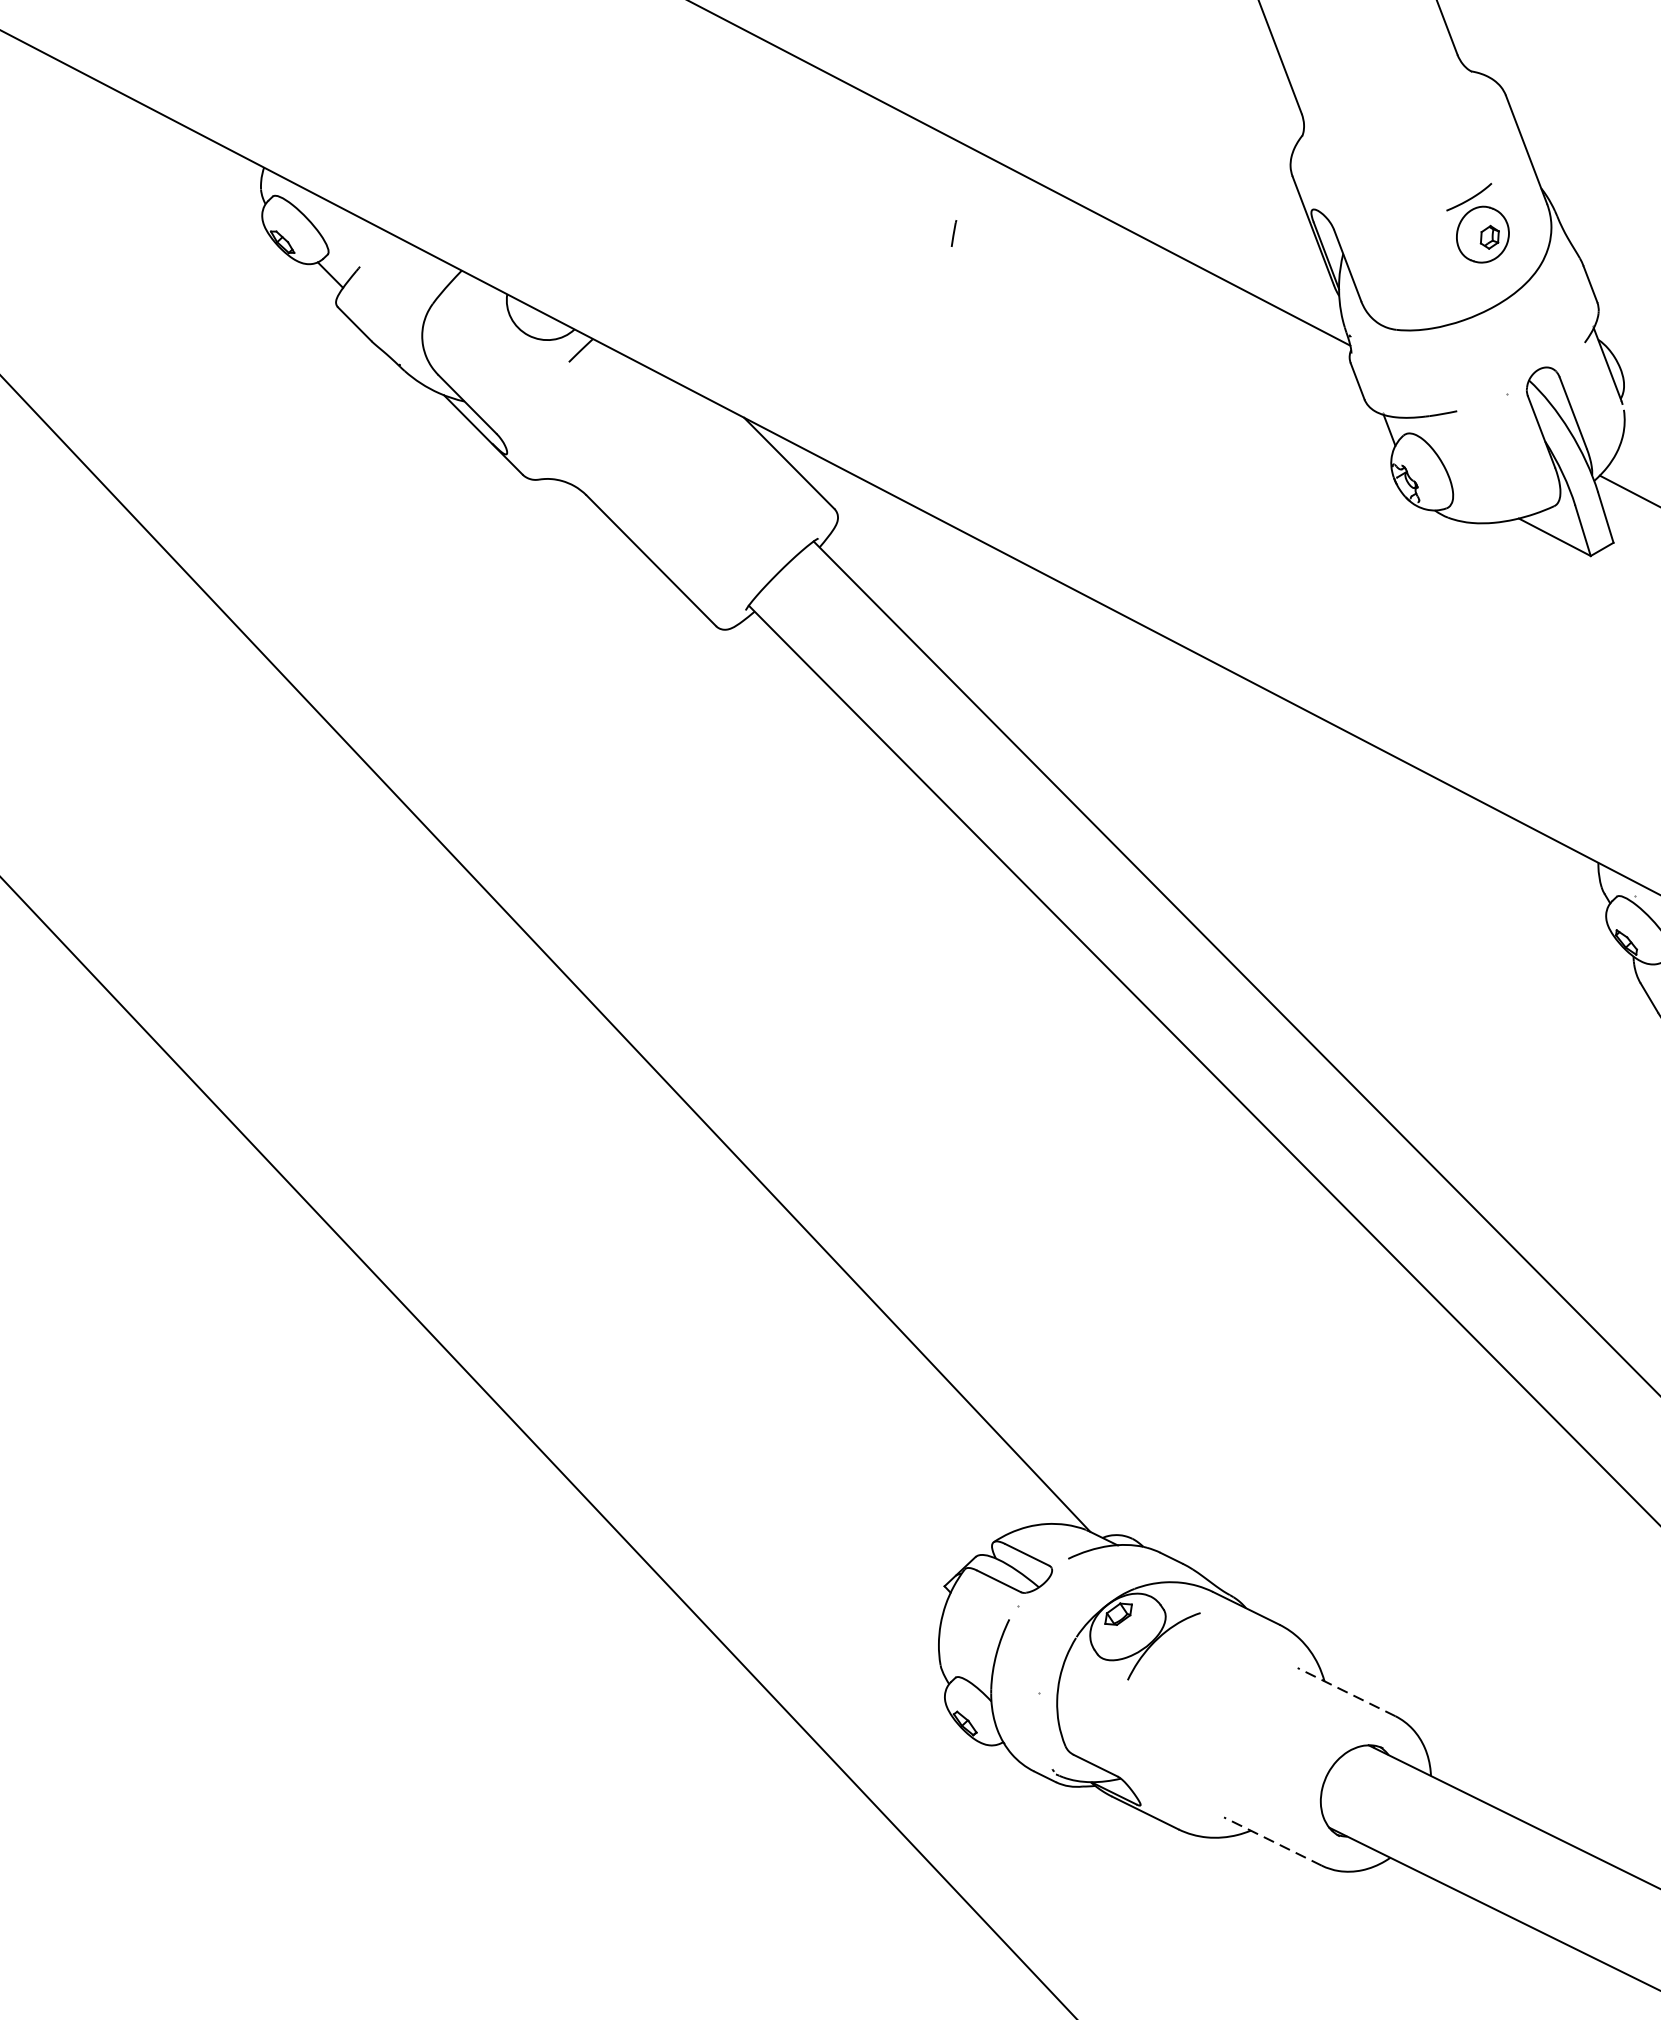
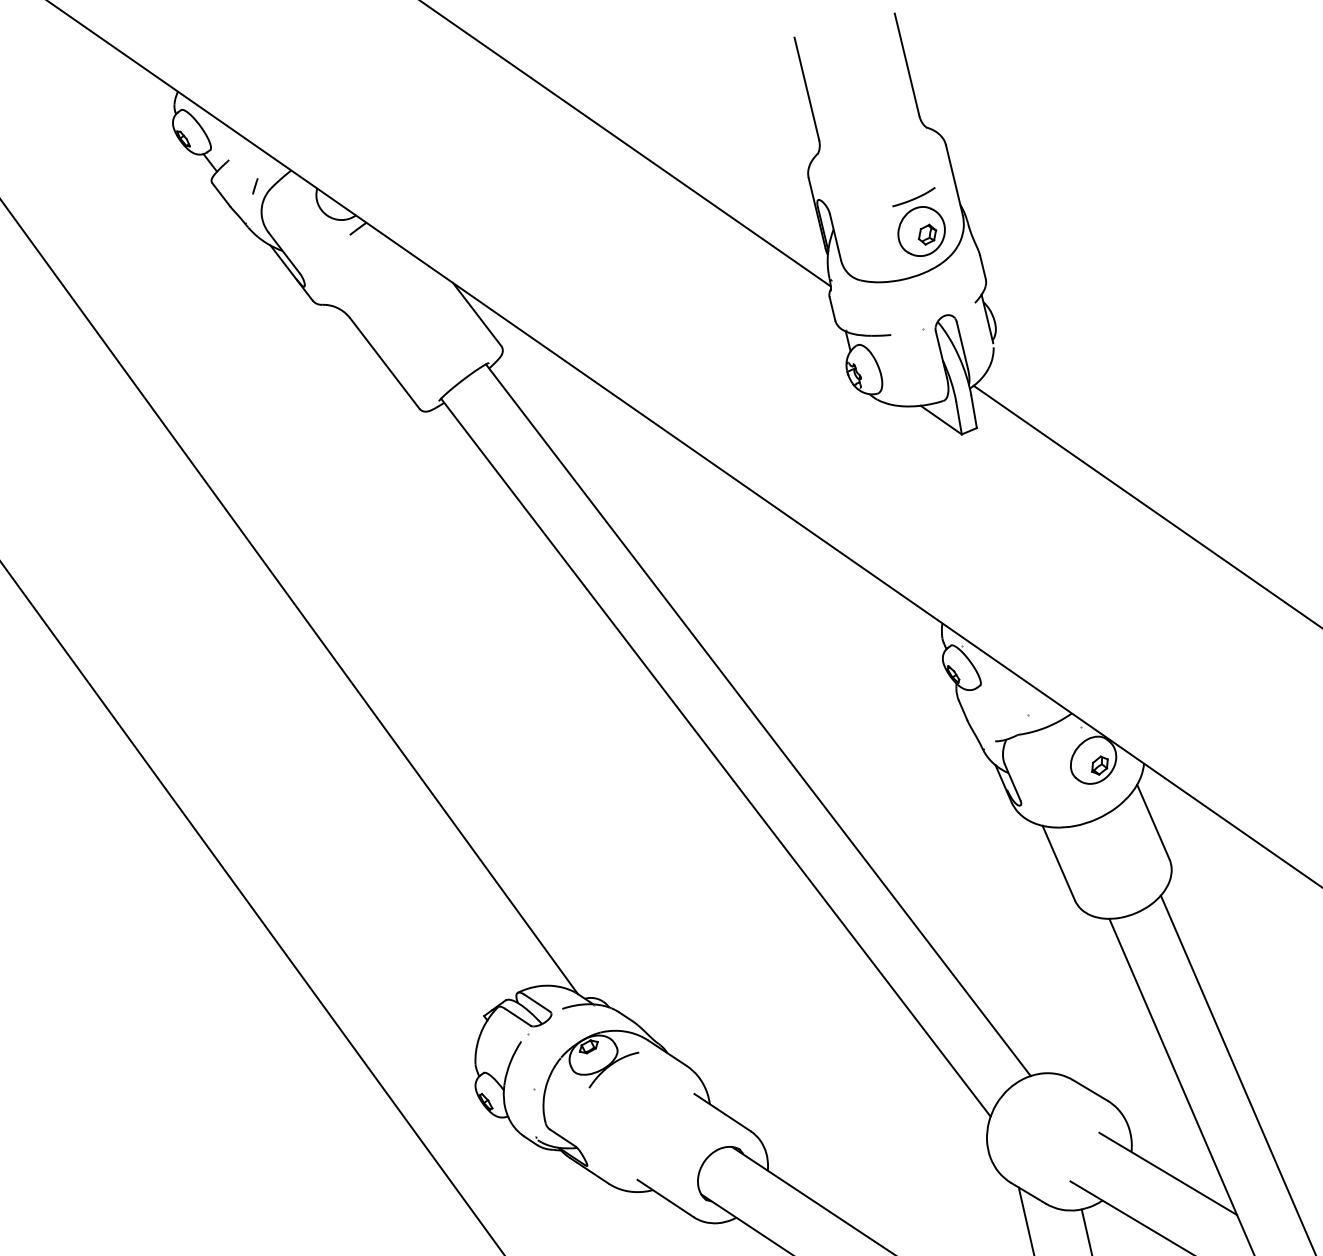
part: (1477, 223) -> (918, 221), size x1.43
line: (954, 233) -> (255, 186), moved
line: (1346, 1691) -> (722, 1112), dashed -> solid
line: (1272, 1841) -> (665, 1198), dashed -> solid

